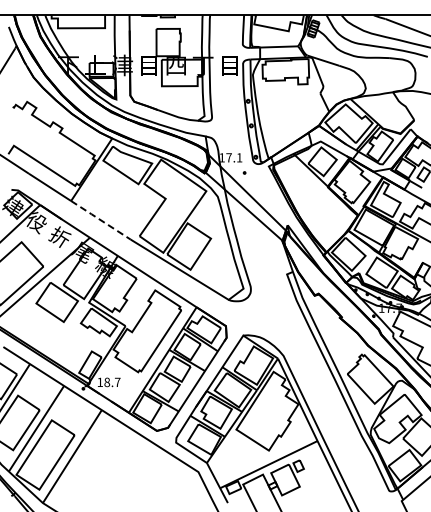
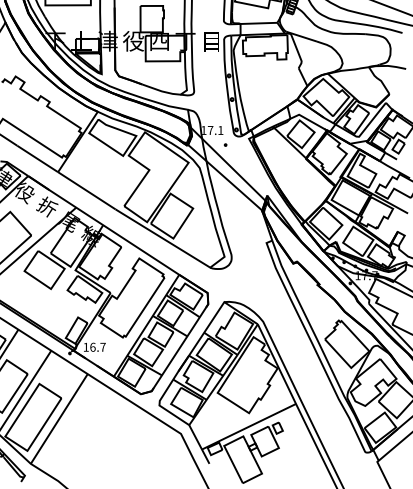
text: (149, 65) -> (133, 41), 目 -> 役
line: (100, 220) -> (86, 190), dashed -> solid
text: (107, 381) -> (93, 346), 18.7 -> 16.7

